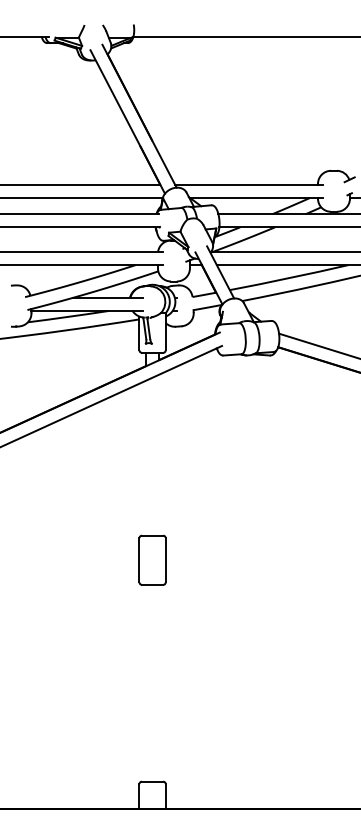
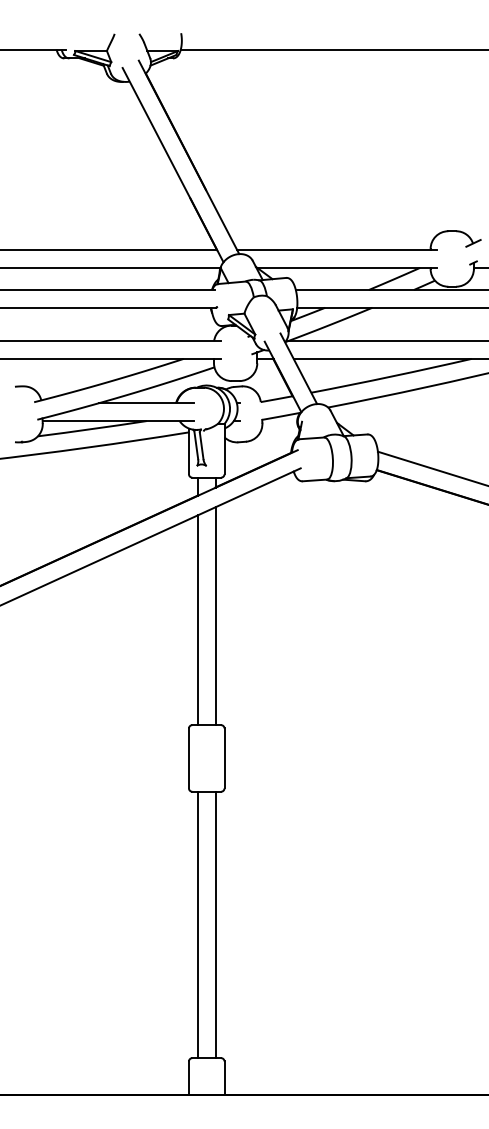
line: (159, 454) -> (216, 615), added
line: (146, 457) -> (198, 619), added
line: (146, 682) -> (198, 923), added
line: (159, 682) -> (216, 923), added

